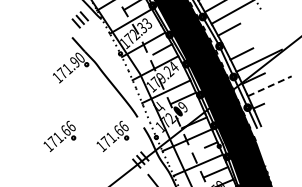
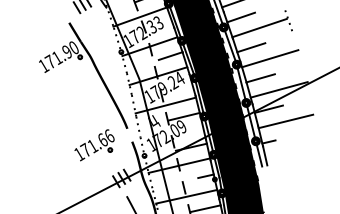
line: (246, 35) -> (270, 58), added
line: (270, 86) -> (286, 121), dashed -> solid
part: (59, 136) -> (33, 133), removed

